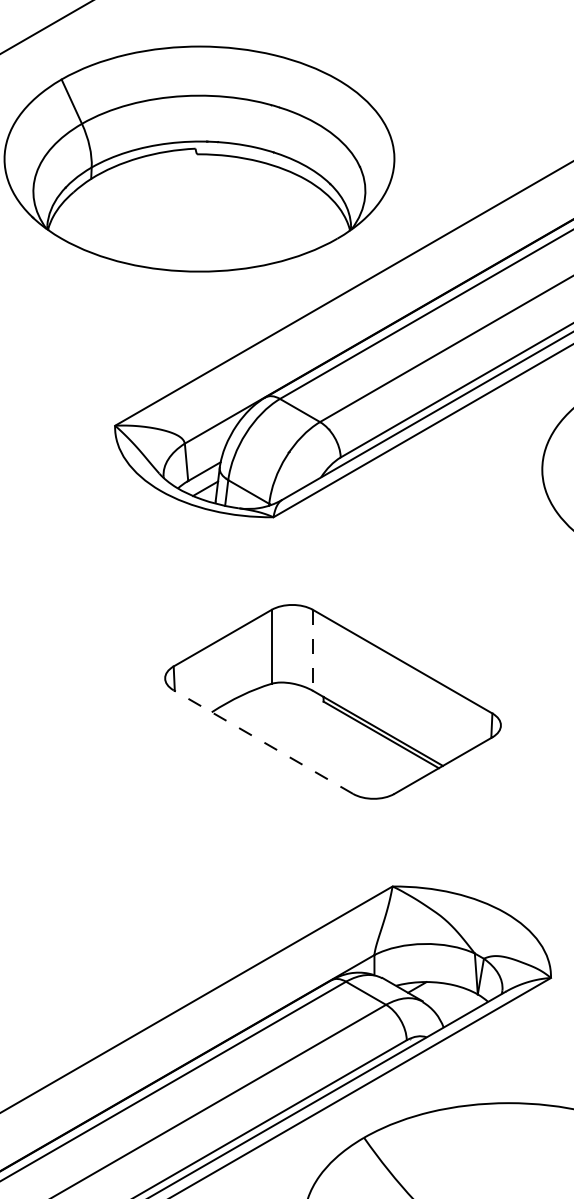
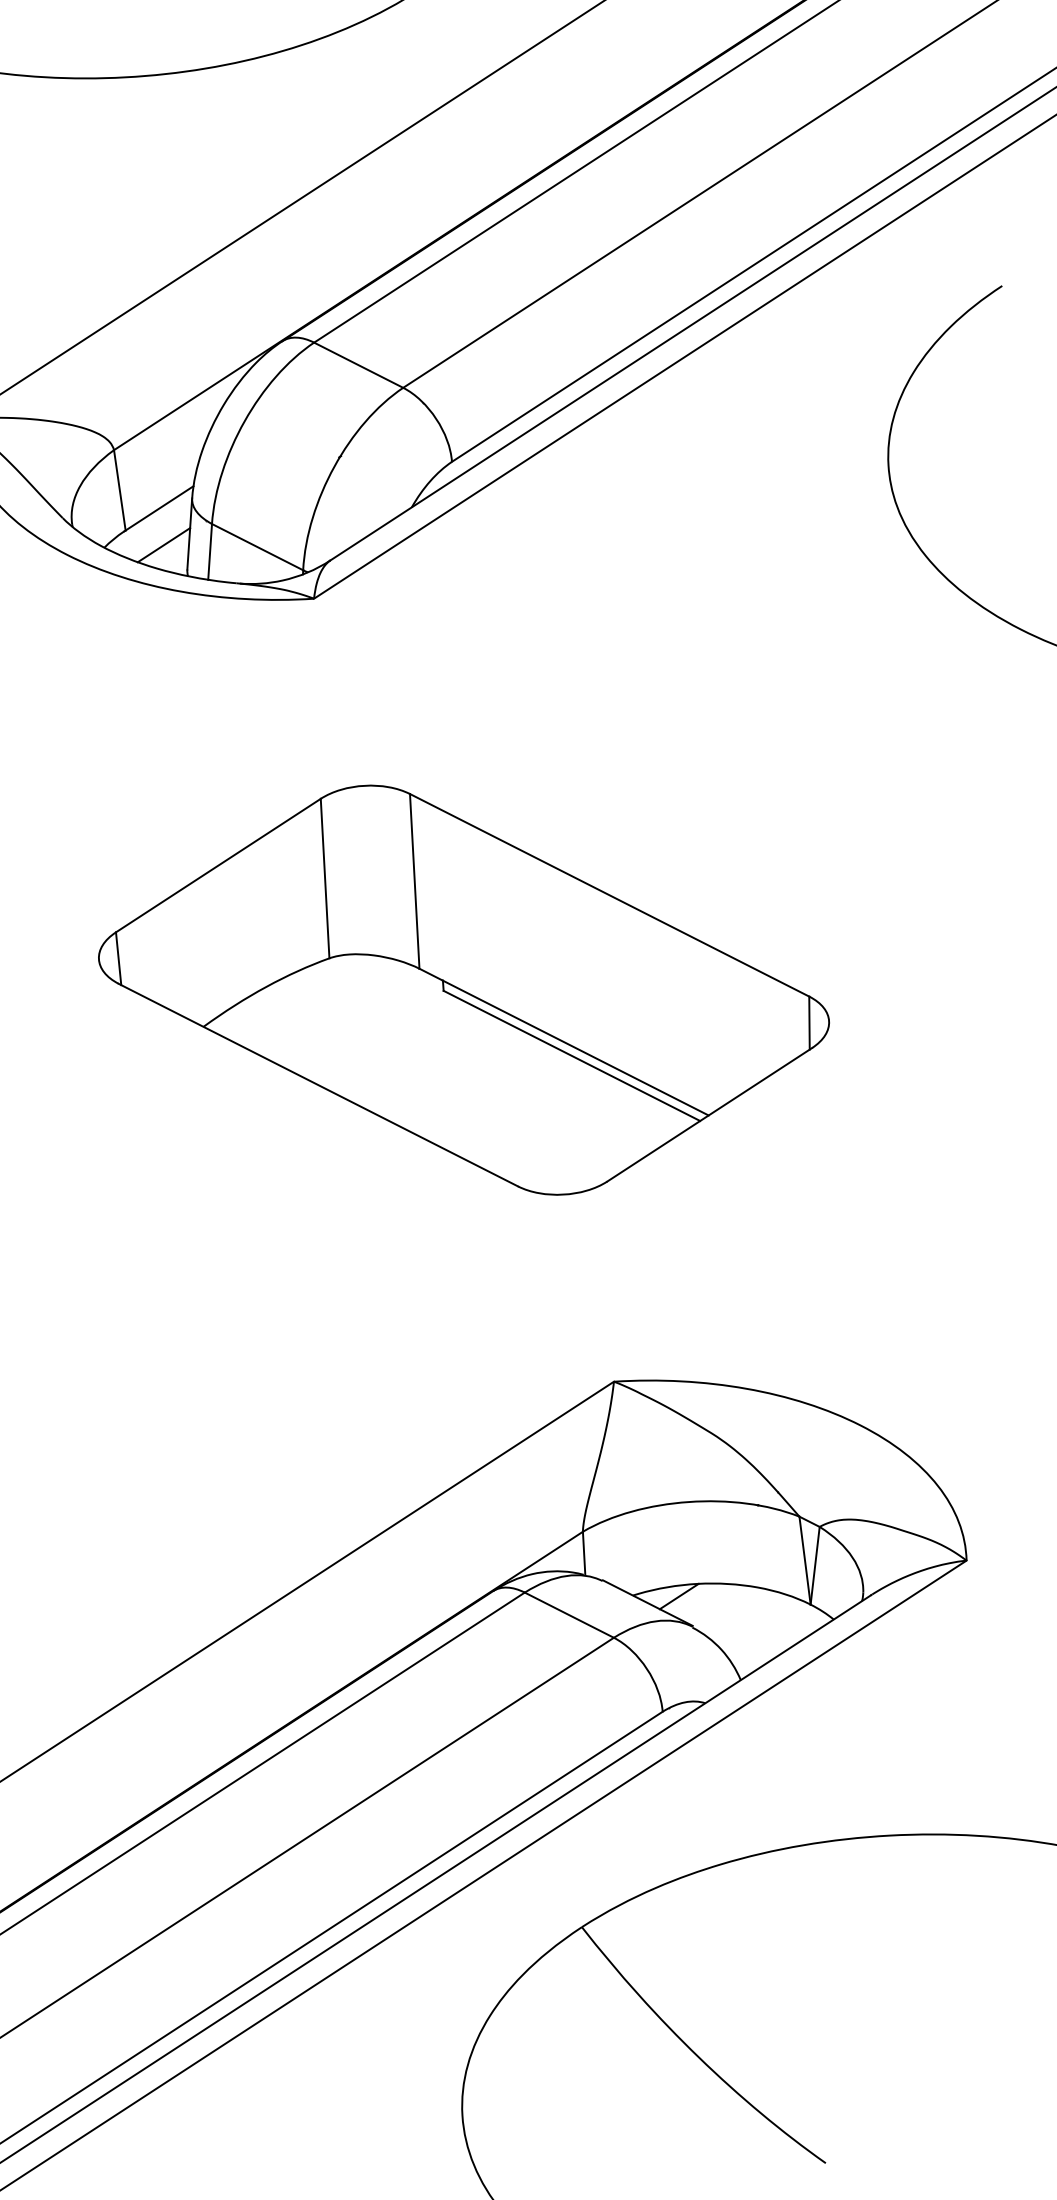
line: (313, 650) -> (415, 881), dashed -> solid
line: (263, 742) -> (318, 1085), dashed -> solid

